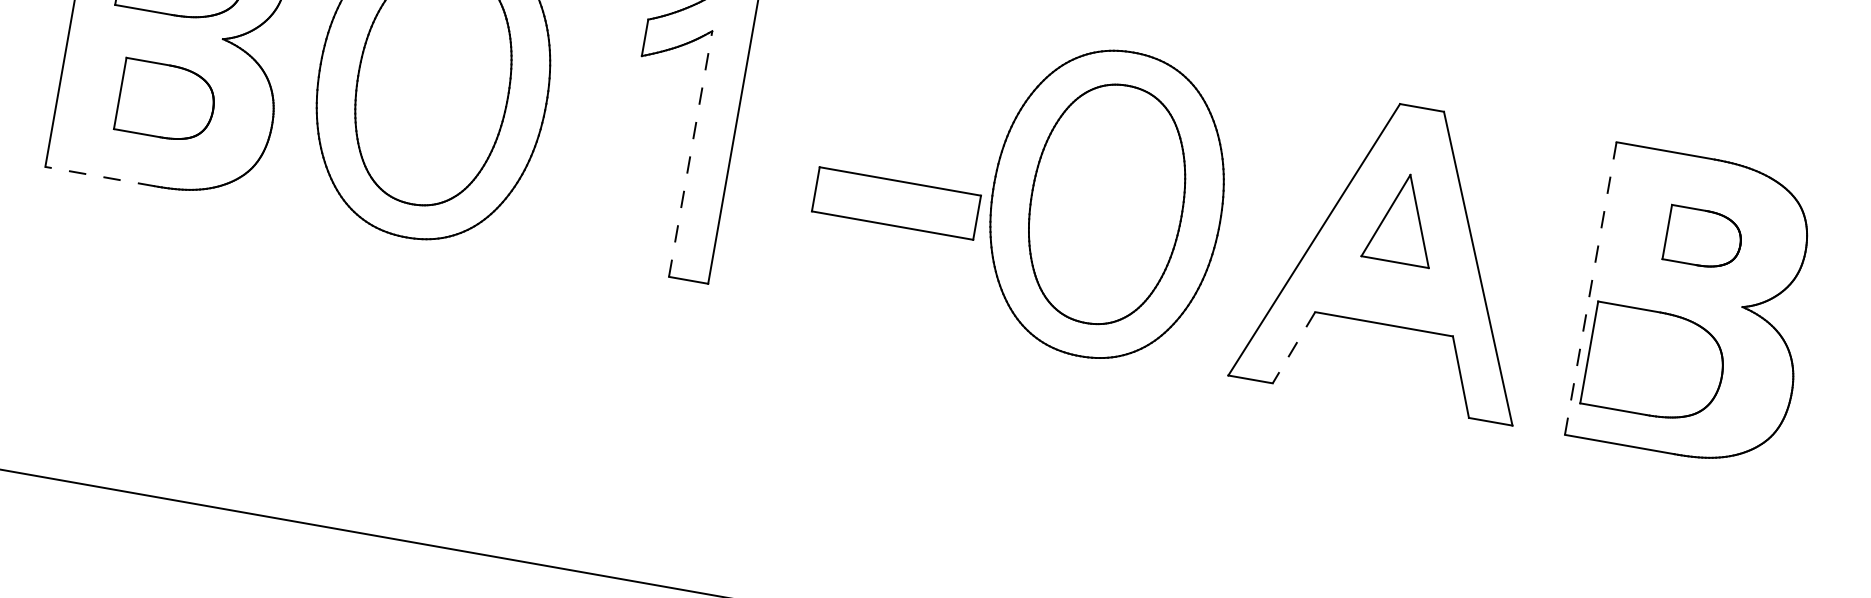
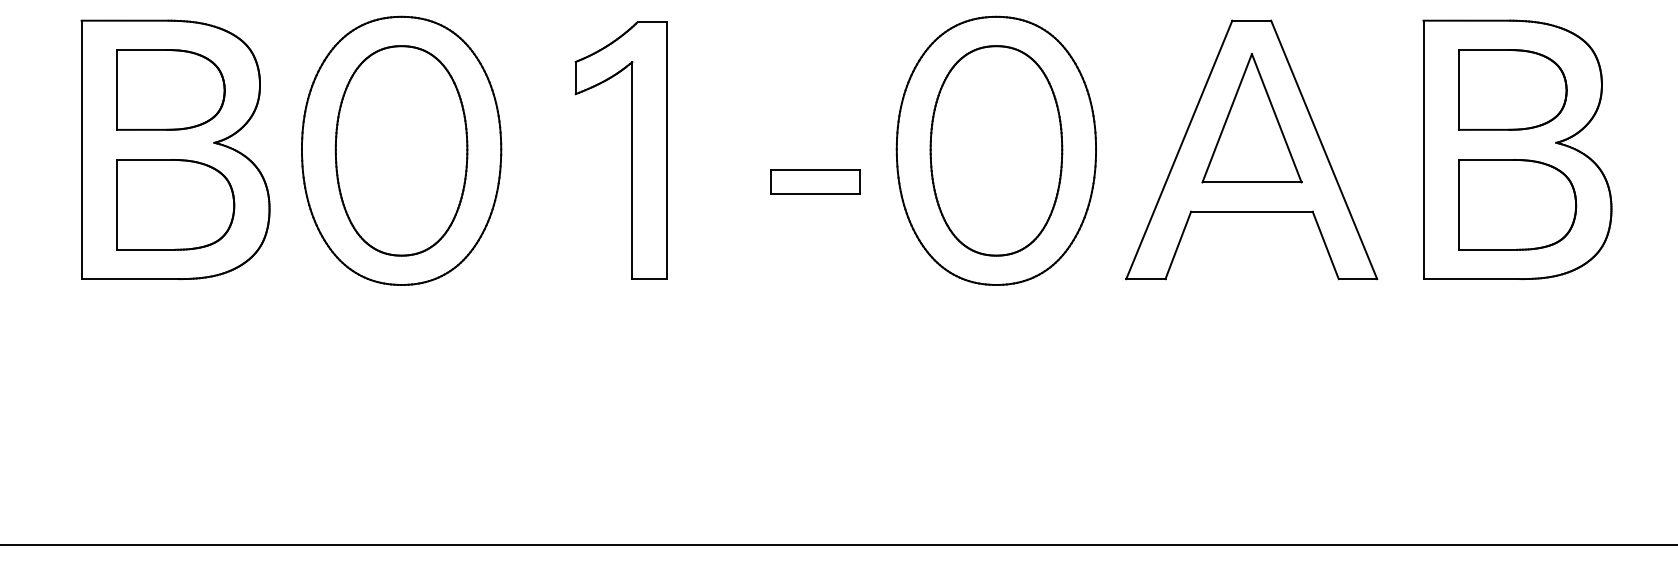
part: (166, 101) -> (175, 204), size x1.43
line: (690, 153) -> (632, 170), dashed -> solid
line: (99, 176) -> (129, 279), dashed -> solid
part: (895, 202) -> (815, 181), size x0.62
part: (1402, 218) -> (1251, 118), size x1.67
part: (1703, 237) -> (1512, 89), size x1.67
line: (1590, 288) -> (1423, 149), dashed -> solid
line: (1294, 347) -> (1178, 245), dashed -> solid
part: (1655, 363) -> (1517, 204), moved

